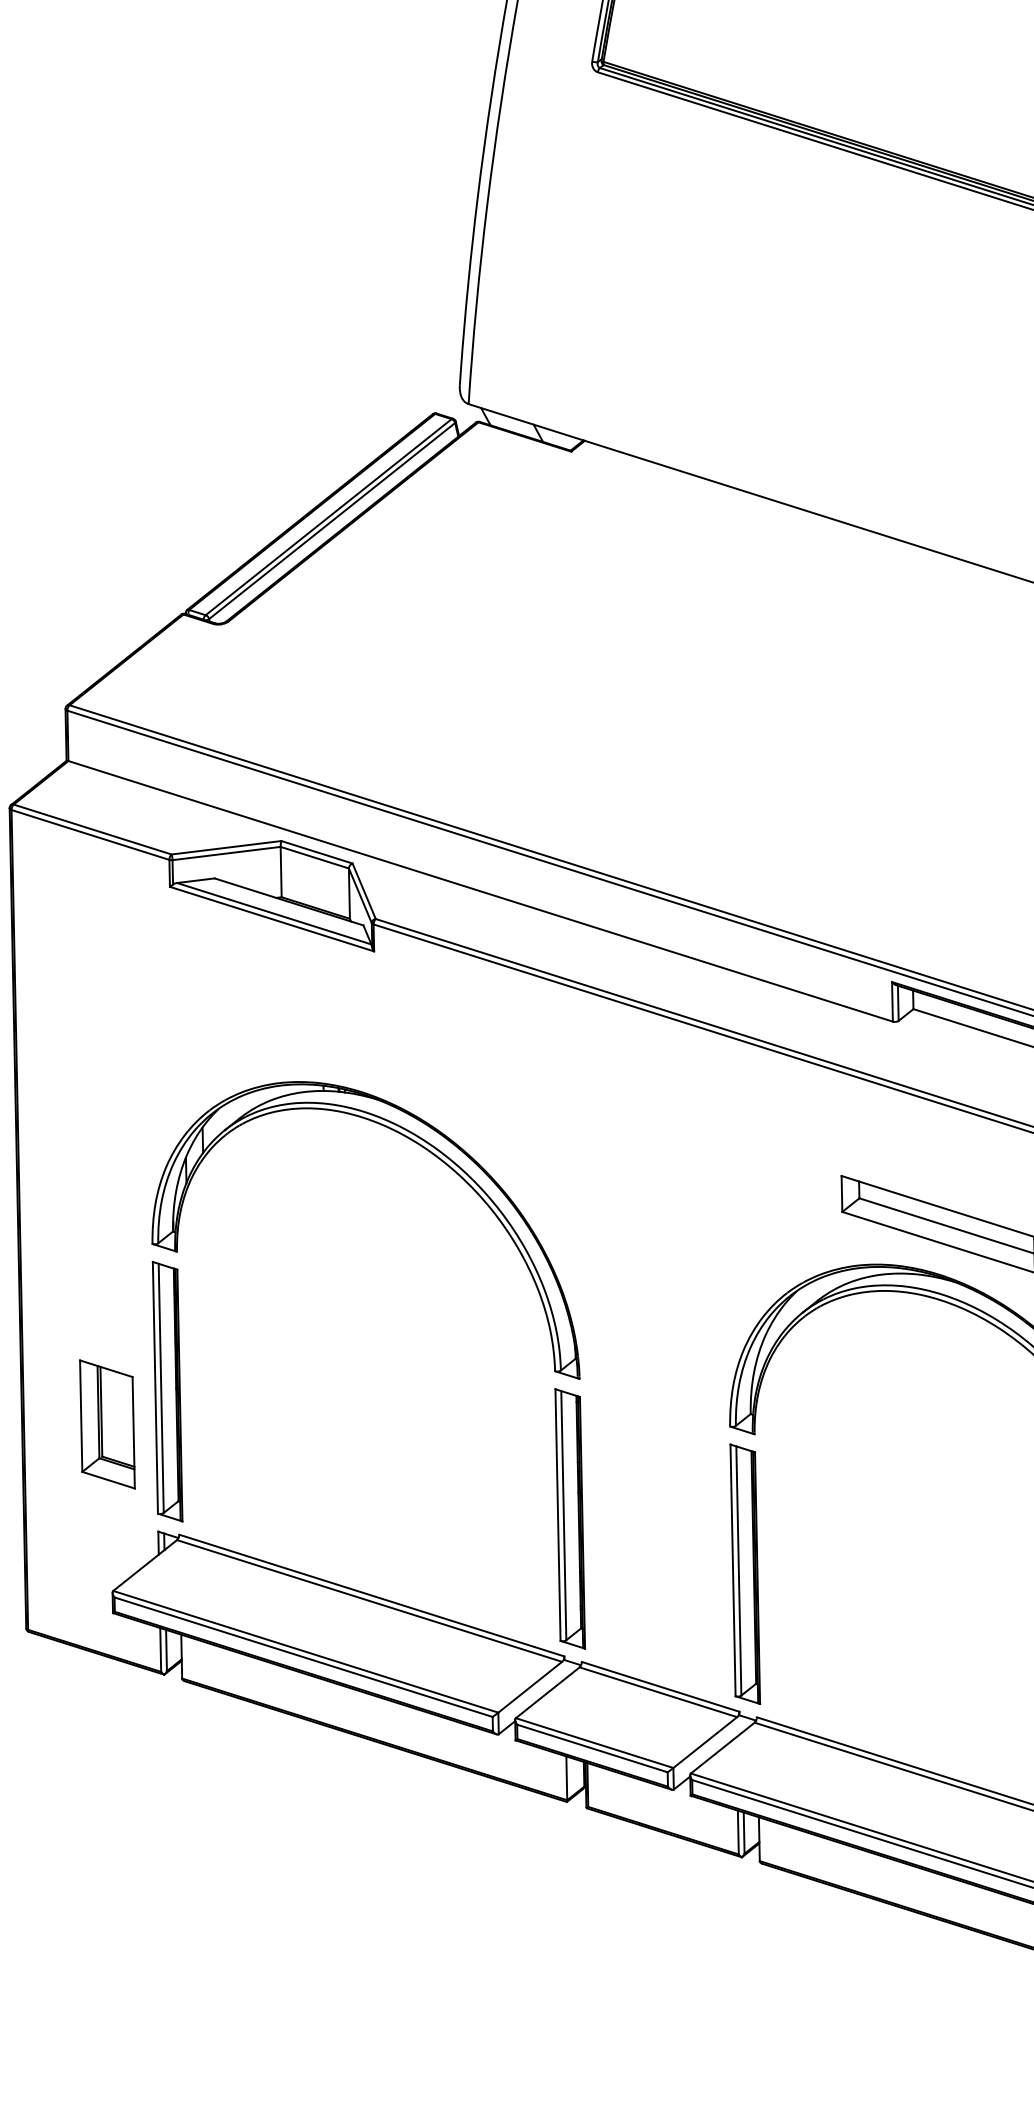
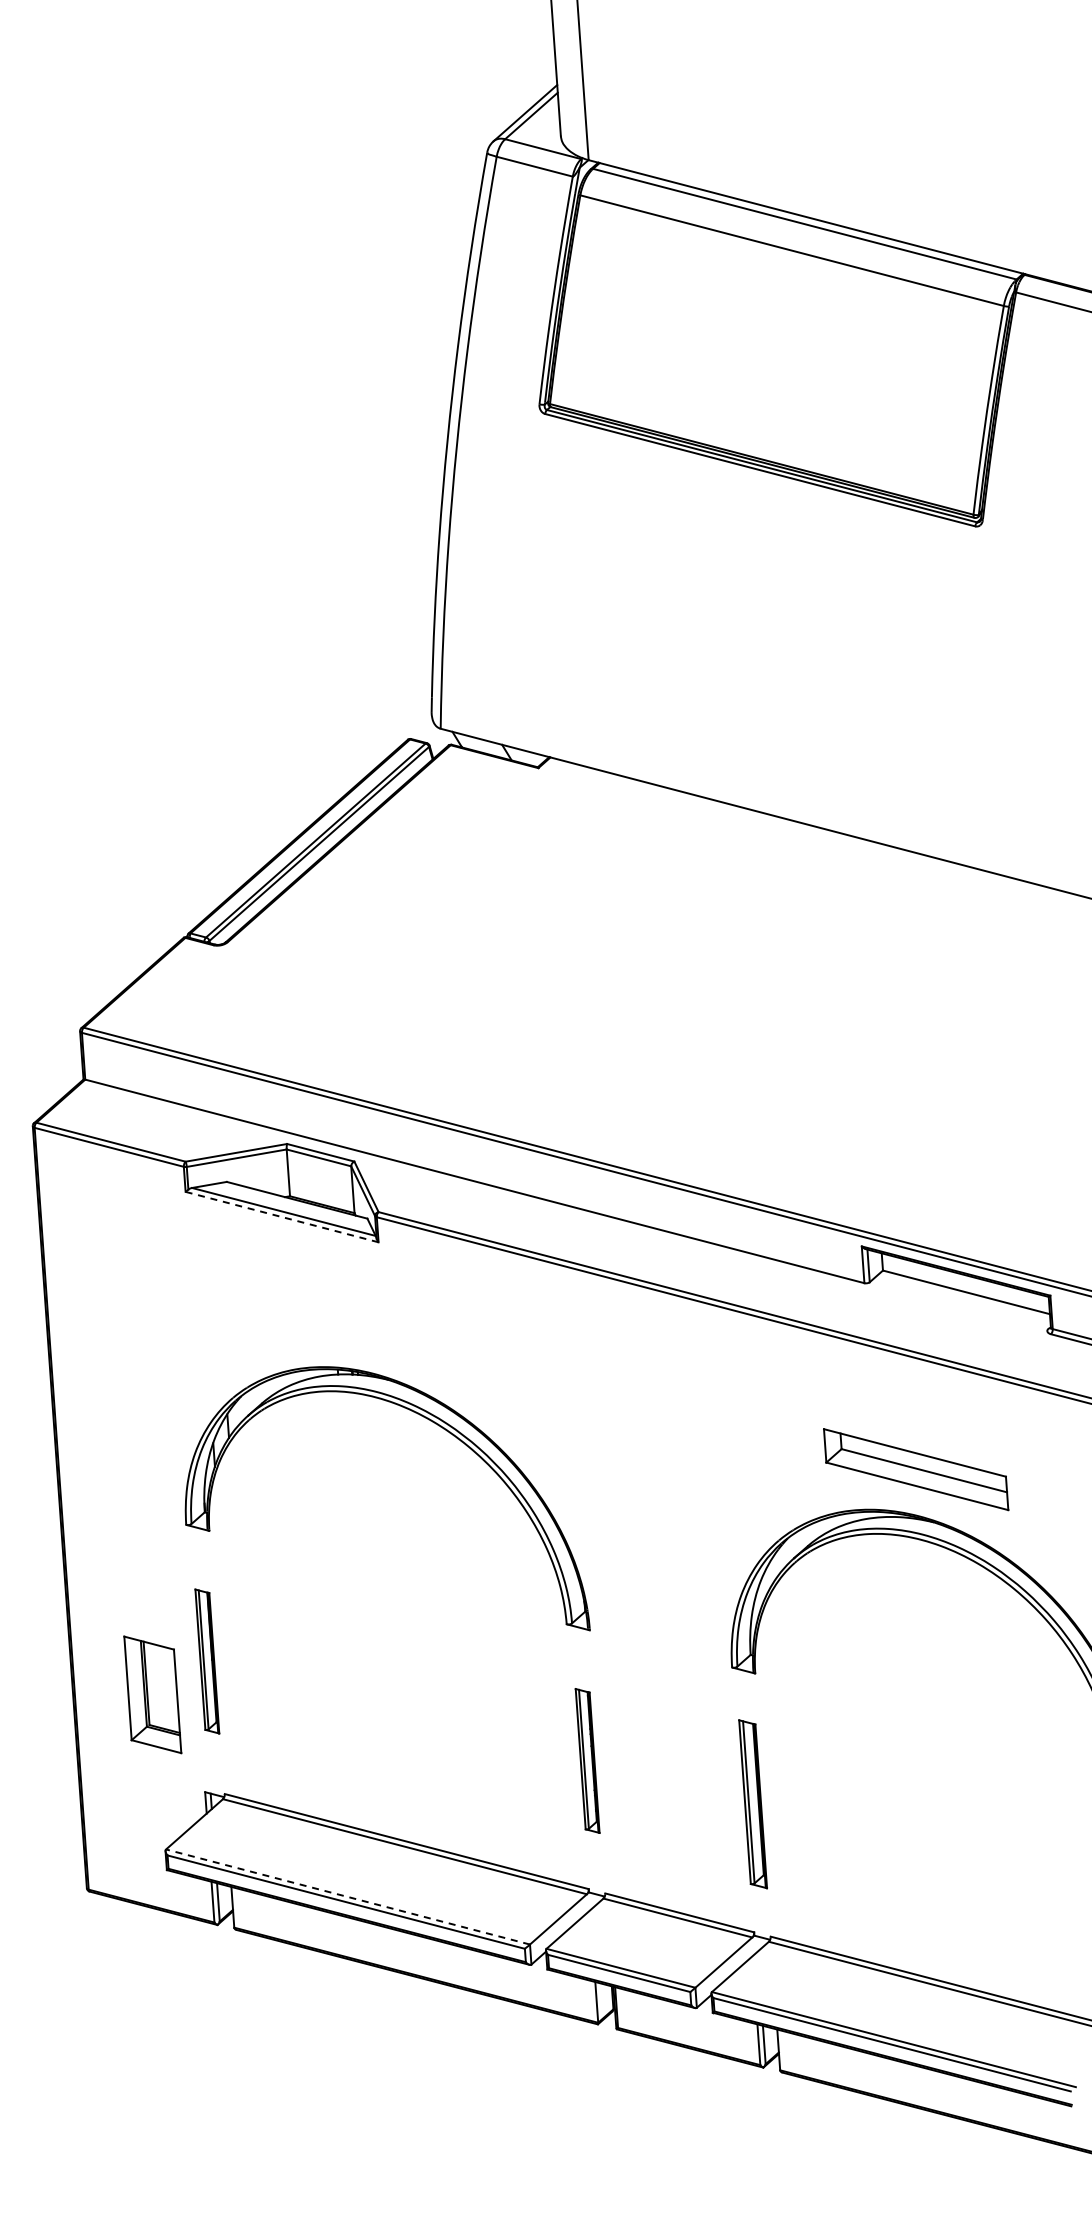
line: (272, 919) -> (282, 1217), solid -> dashed
part: (167, 1391) -> (207, 1661), size x0.6
part: (570, 1518) -> (587, 1760), size x0.6
part: (744, 1574) -> (752, 1804), size x0.7
line: (305, 1651) -> (347, 1896), solid -> dashed

